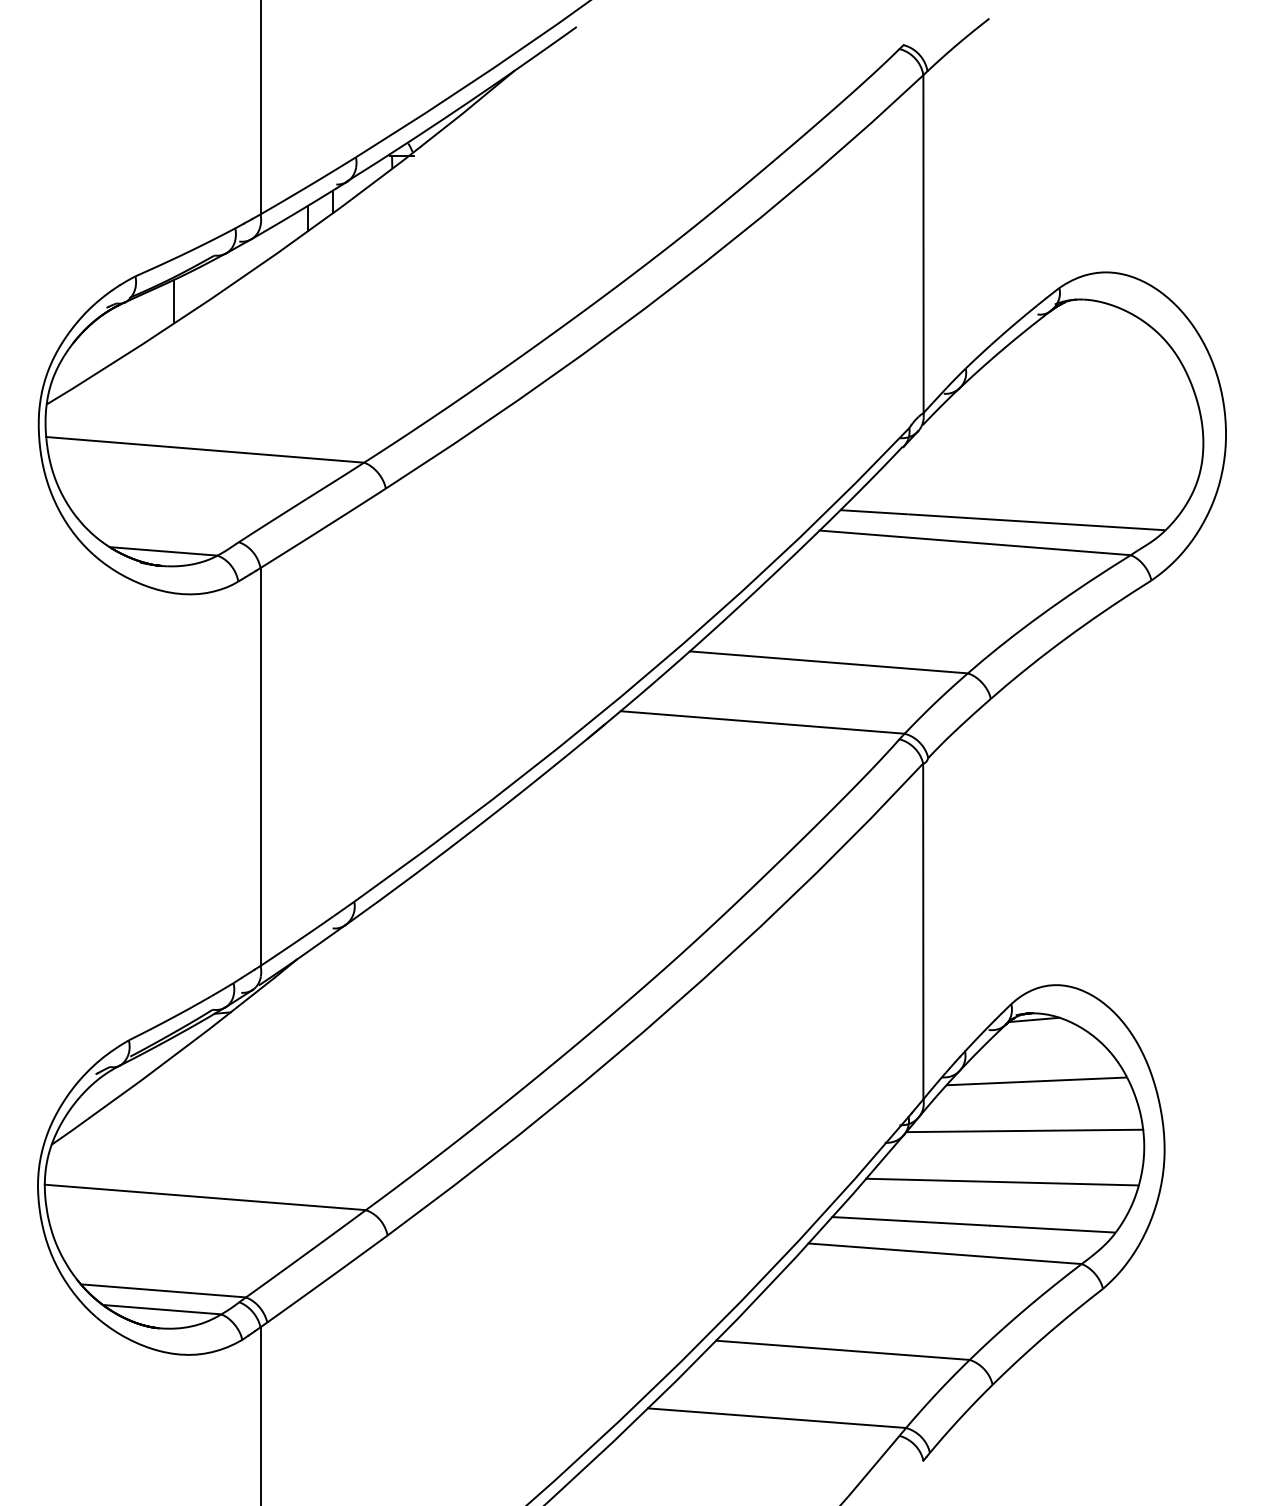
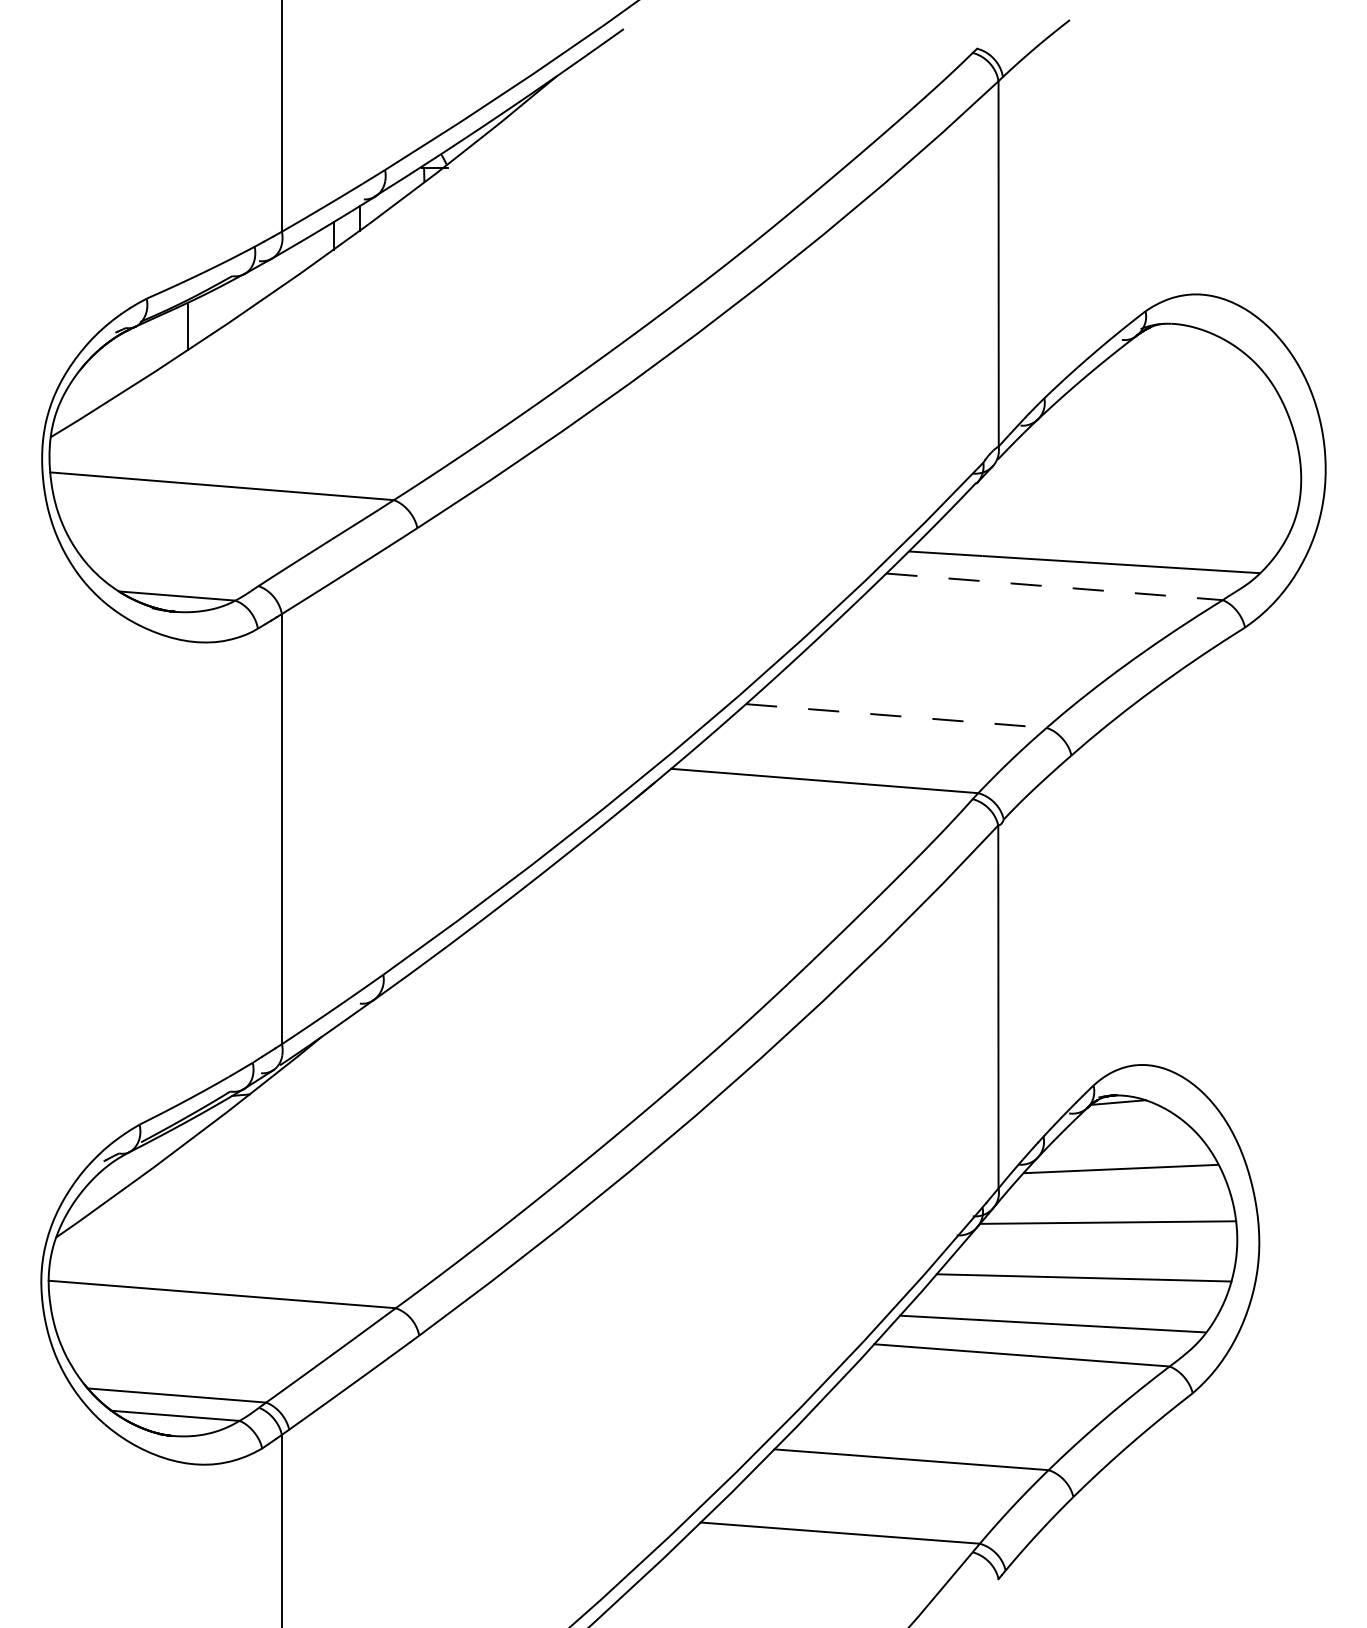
line: (975, 542) -> (1054, 586), solid -> dashed
line: (829, 662) -> (897, 716), solid -> dashed

